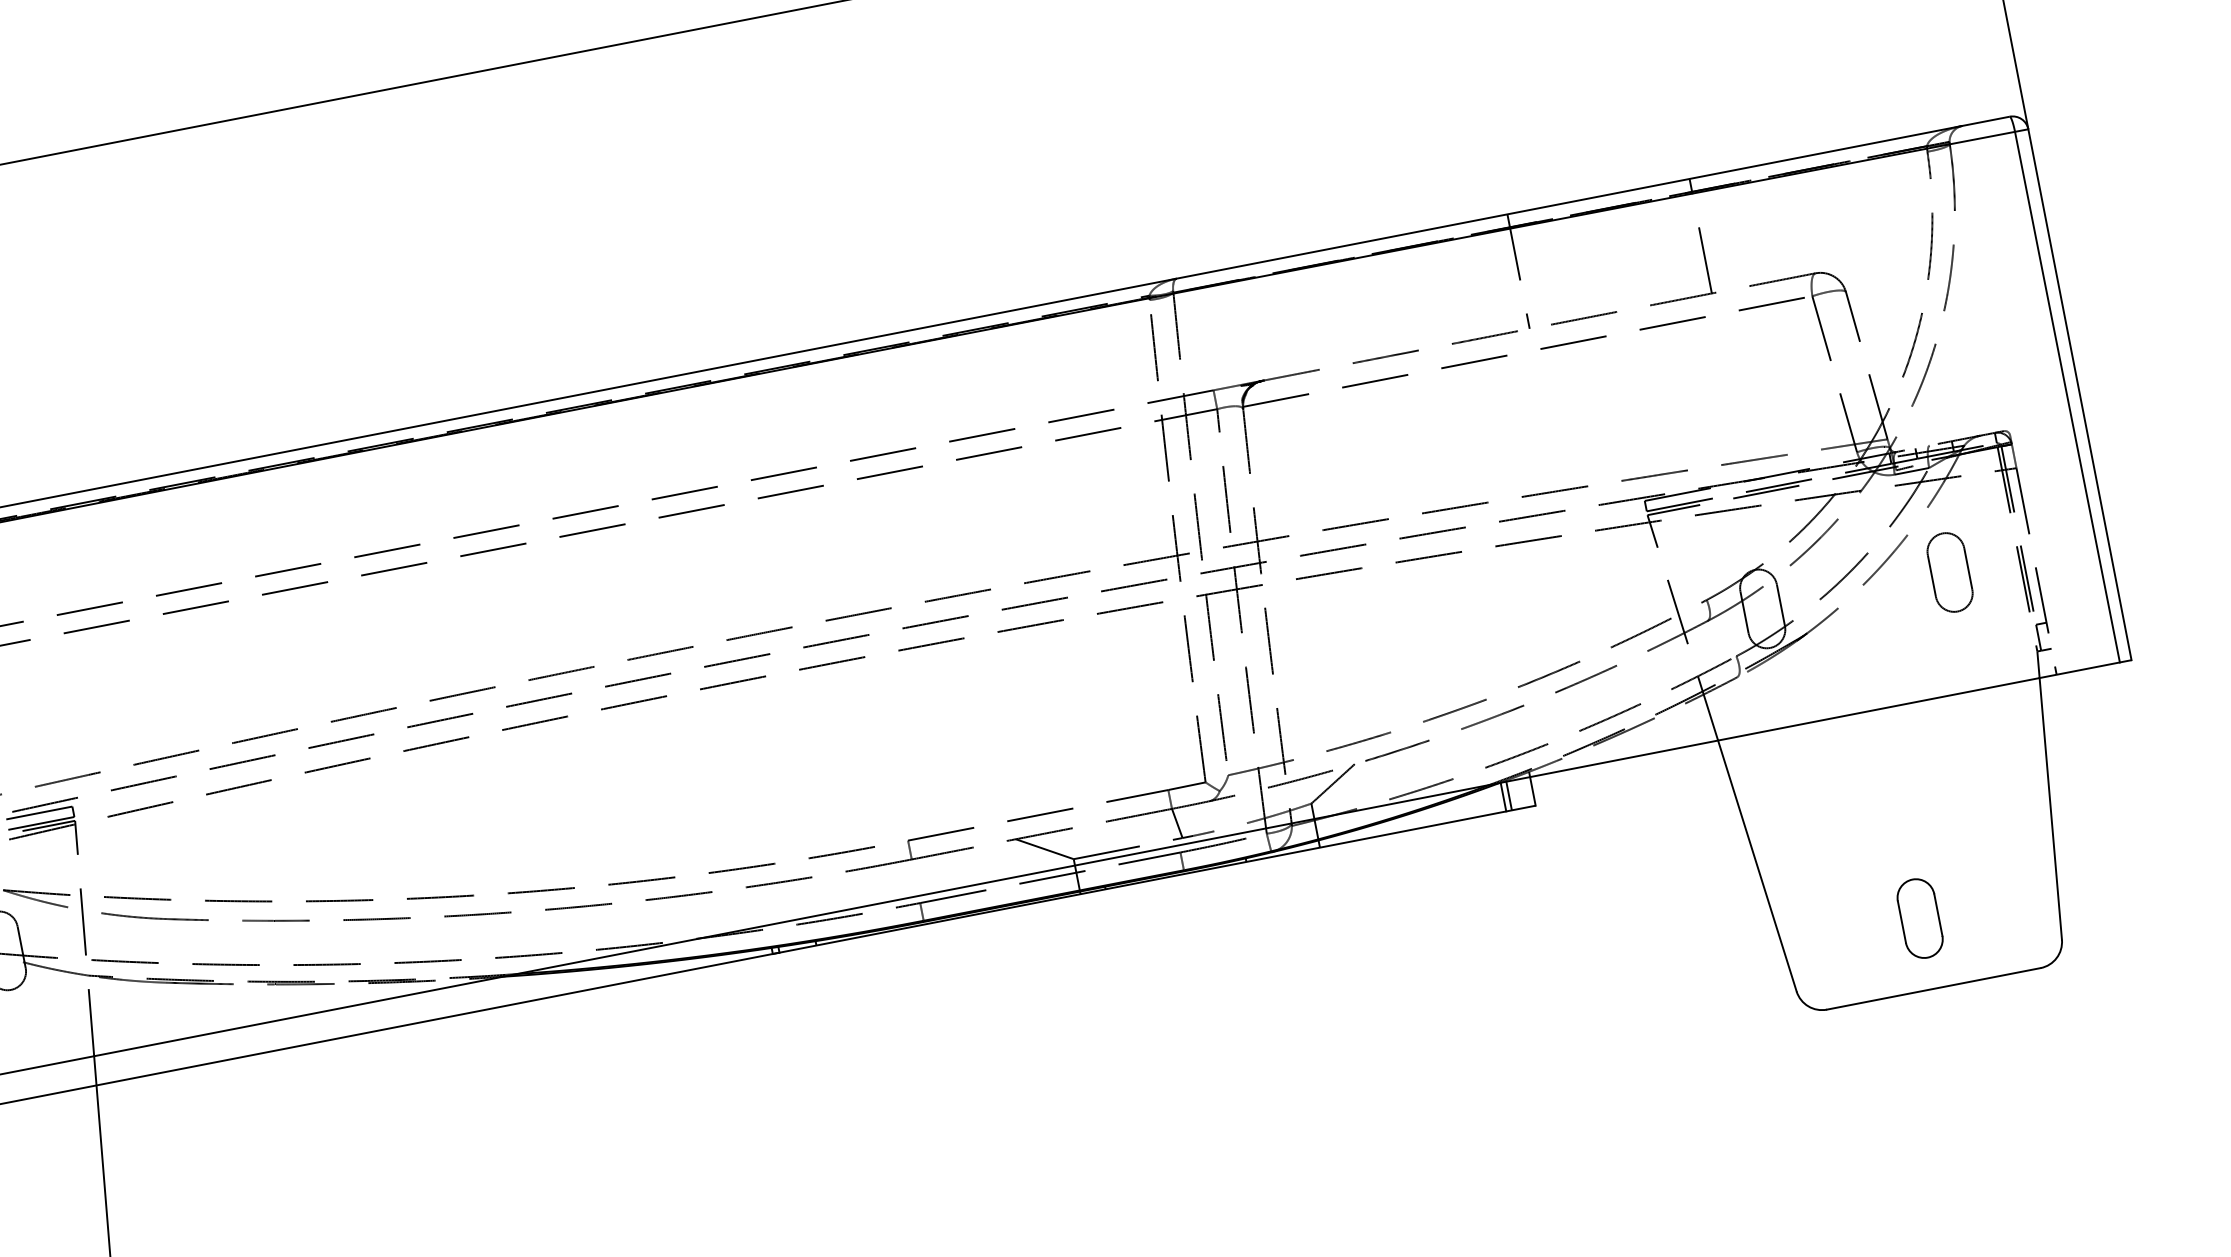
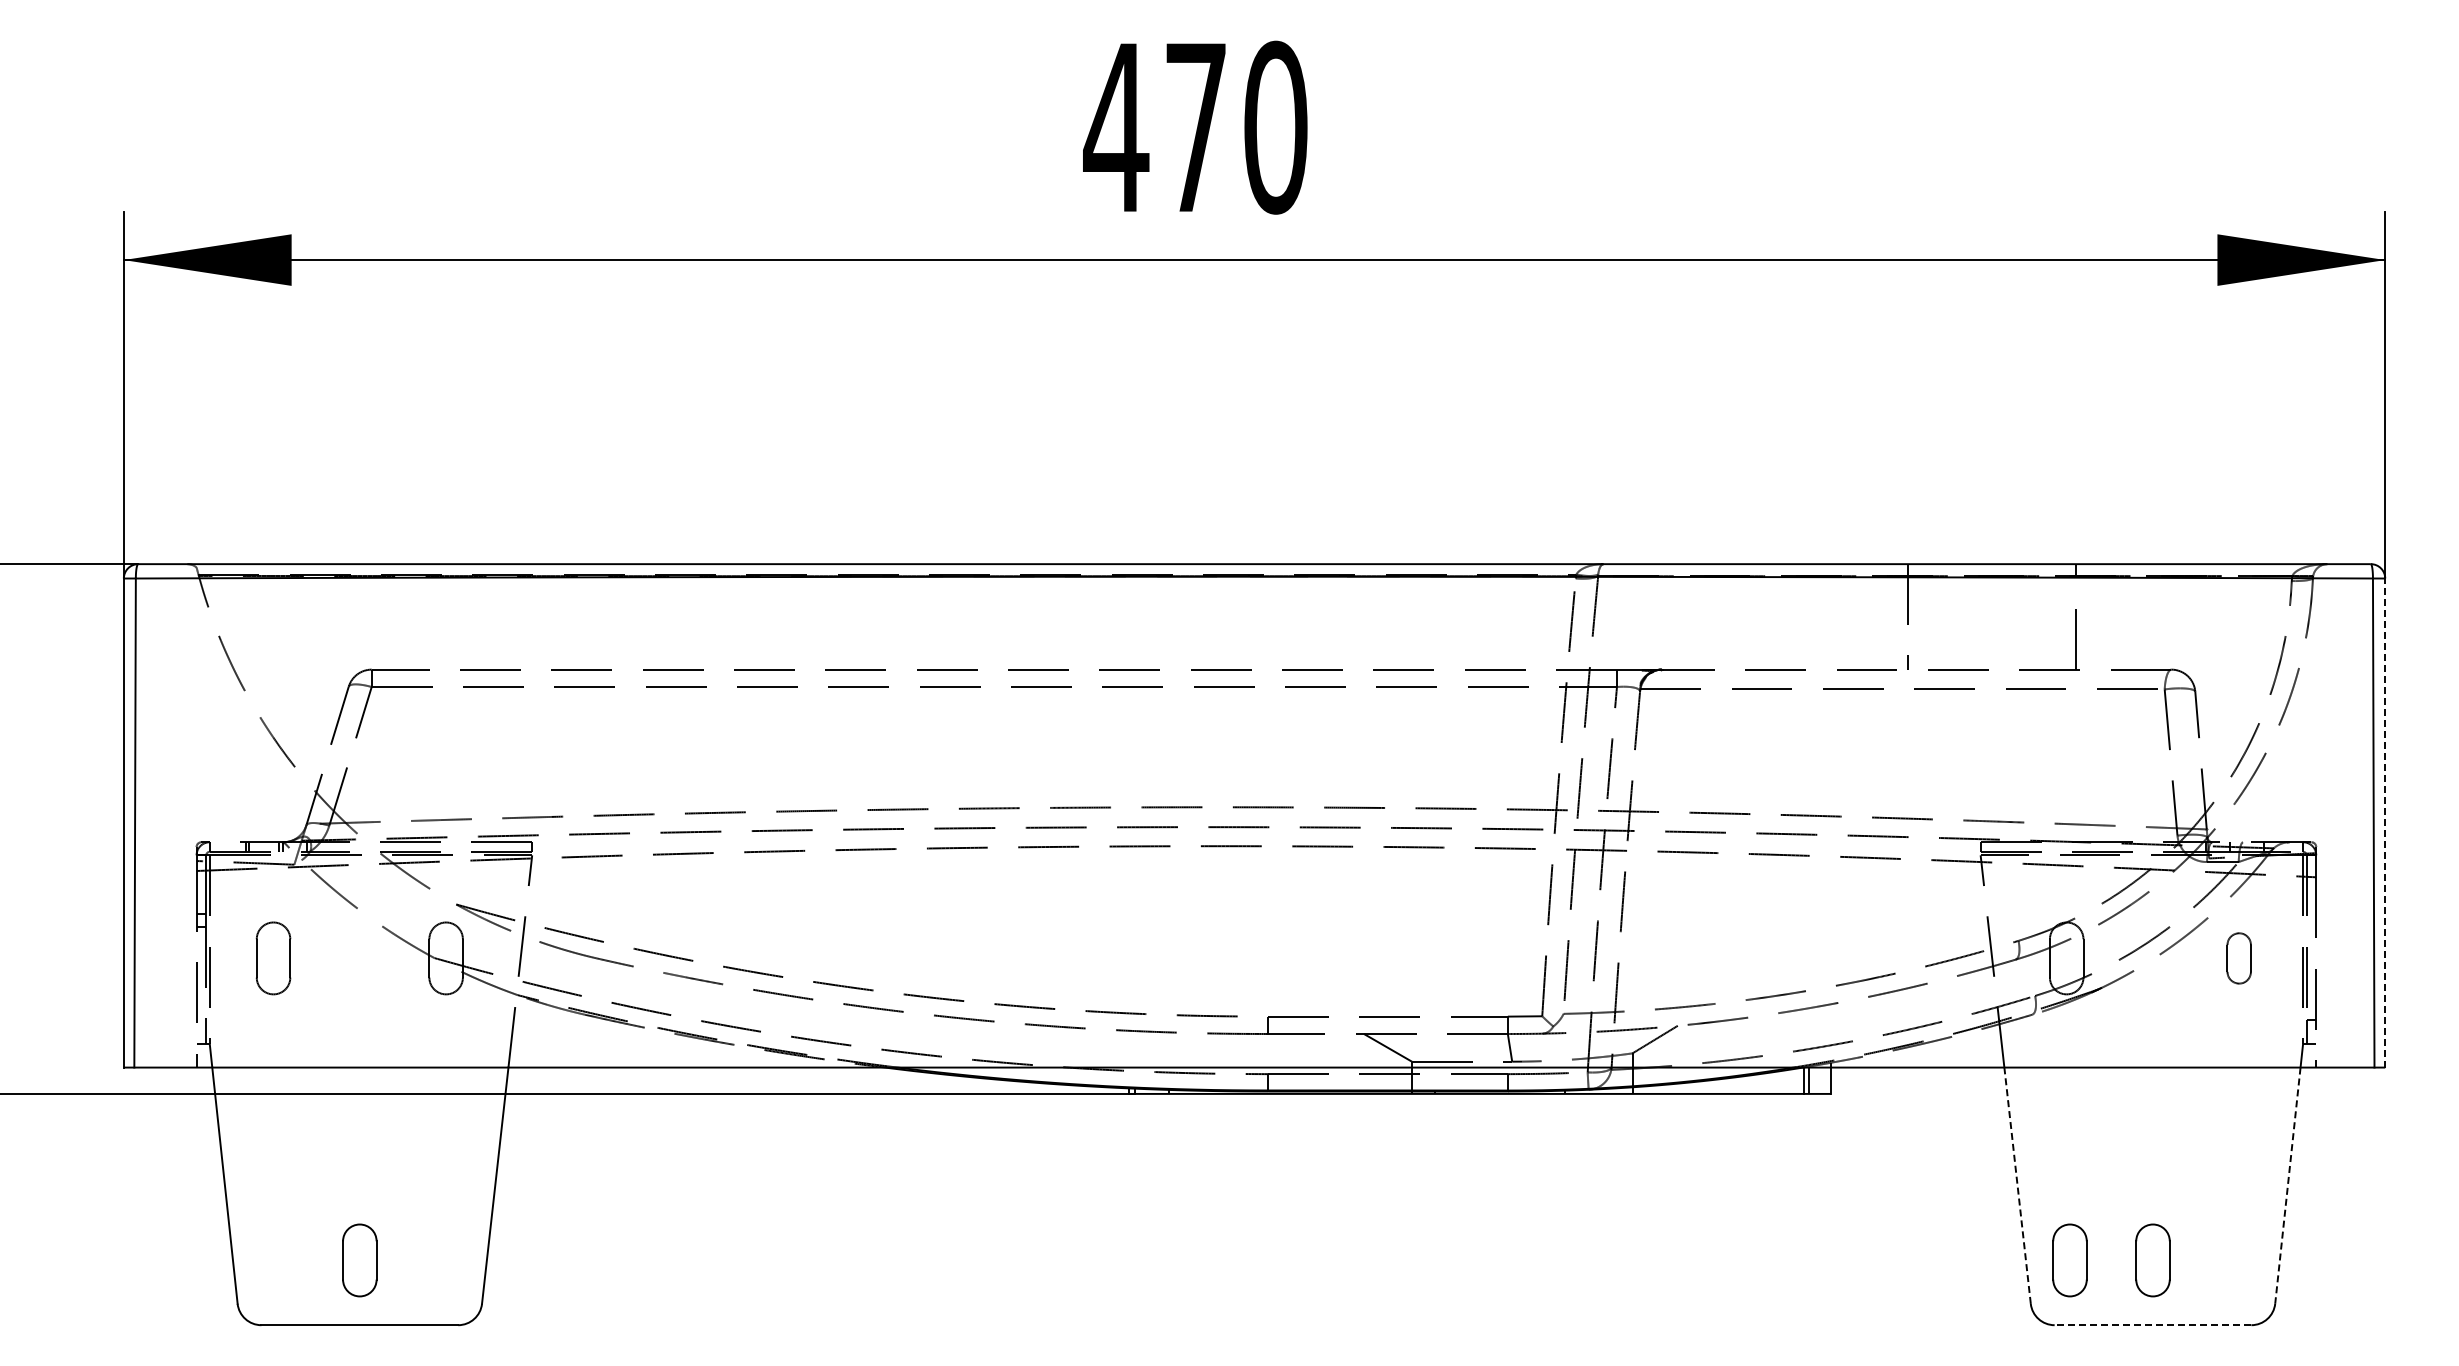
line: (2080, 395) -> (2385, 823), solid -> dashed
part: (1949, 572) -> (2238, 958), size x0.7
line: (2050, 808) -> (2287, 1185), solid -> dashed
line: (1757, 865) -> (2017, 1185), solid -> dashed
part: (1829, 936) -> (2069, 1260), added
line: (1933, 989) -> (2152, 1325), solid -> dashed

